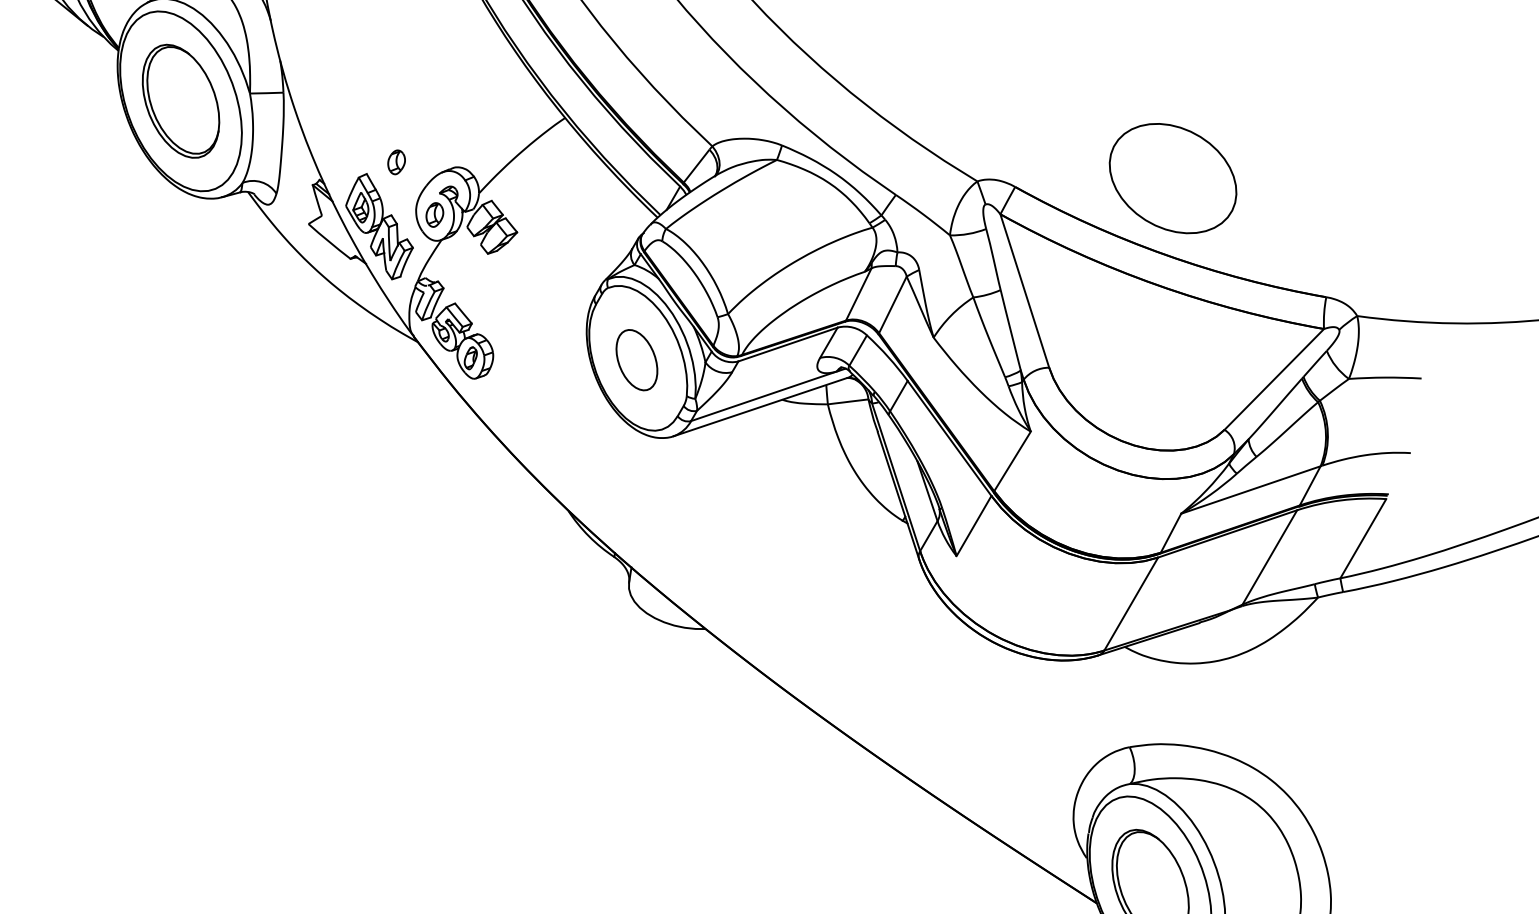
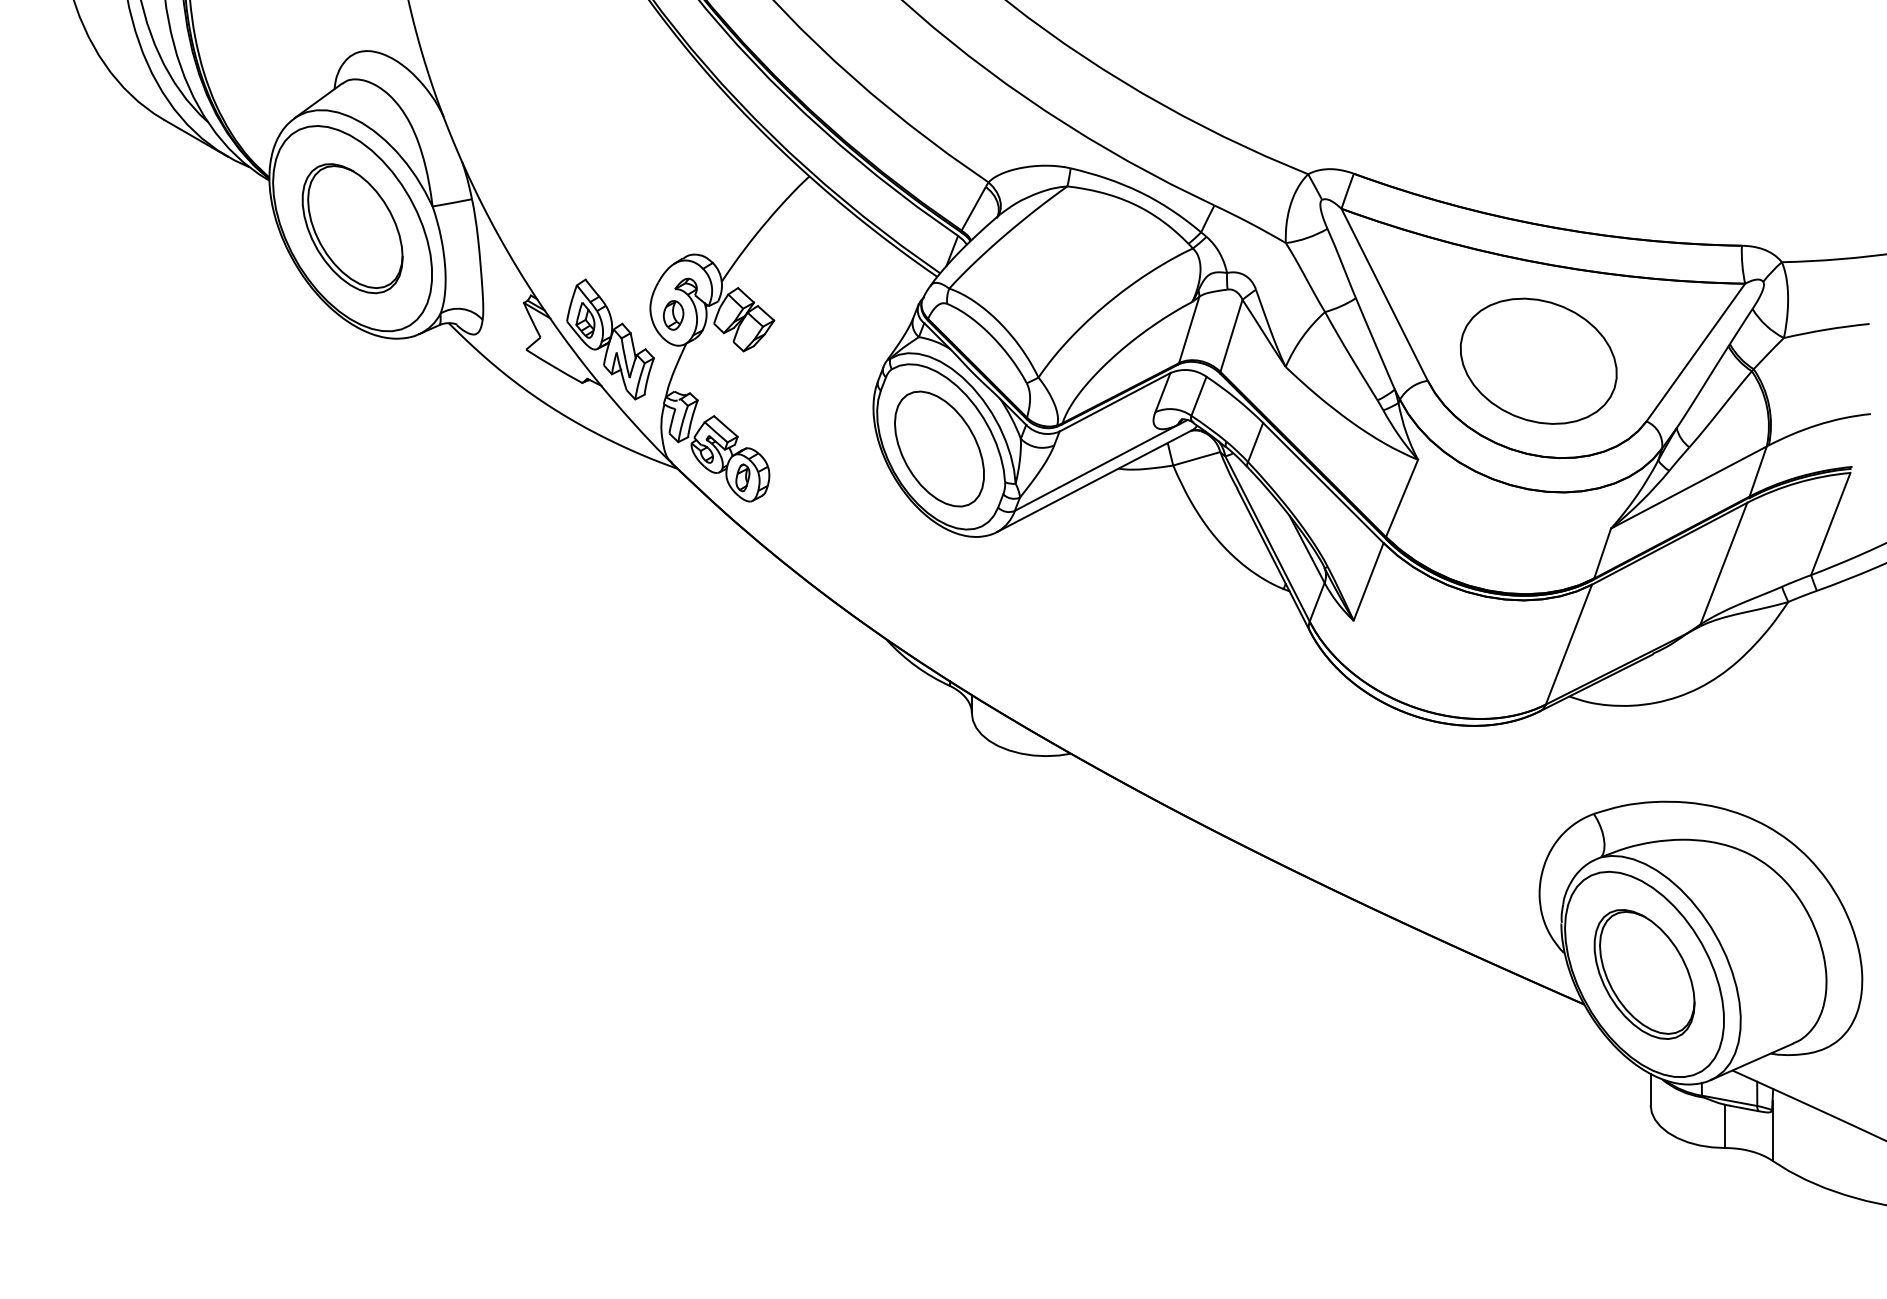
part: (396, 162) -> (618, 260), removed
part: (1172, 177) -> (1538, 360), moved
part: (637, 359) -> (939, 448), size x1.67

